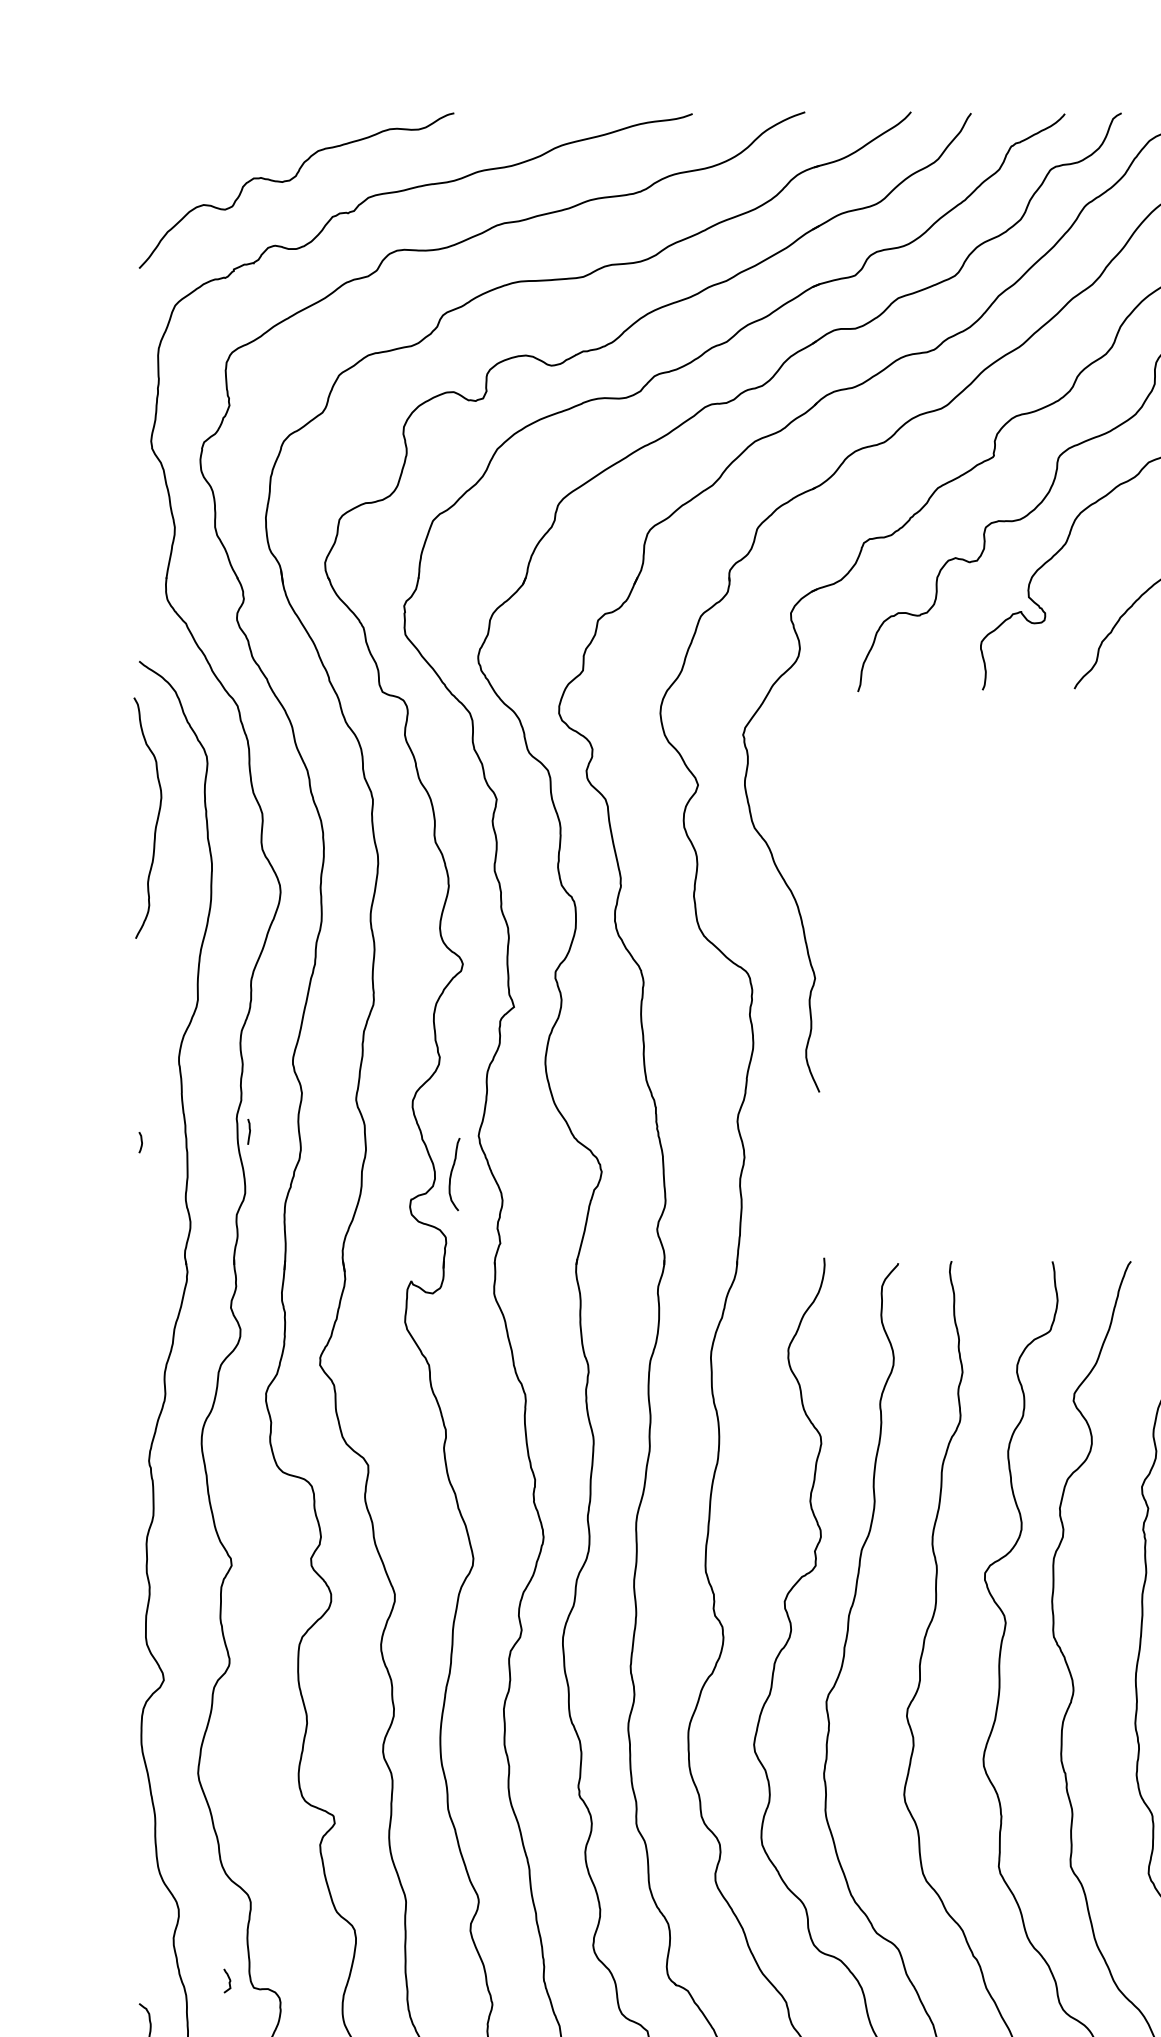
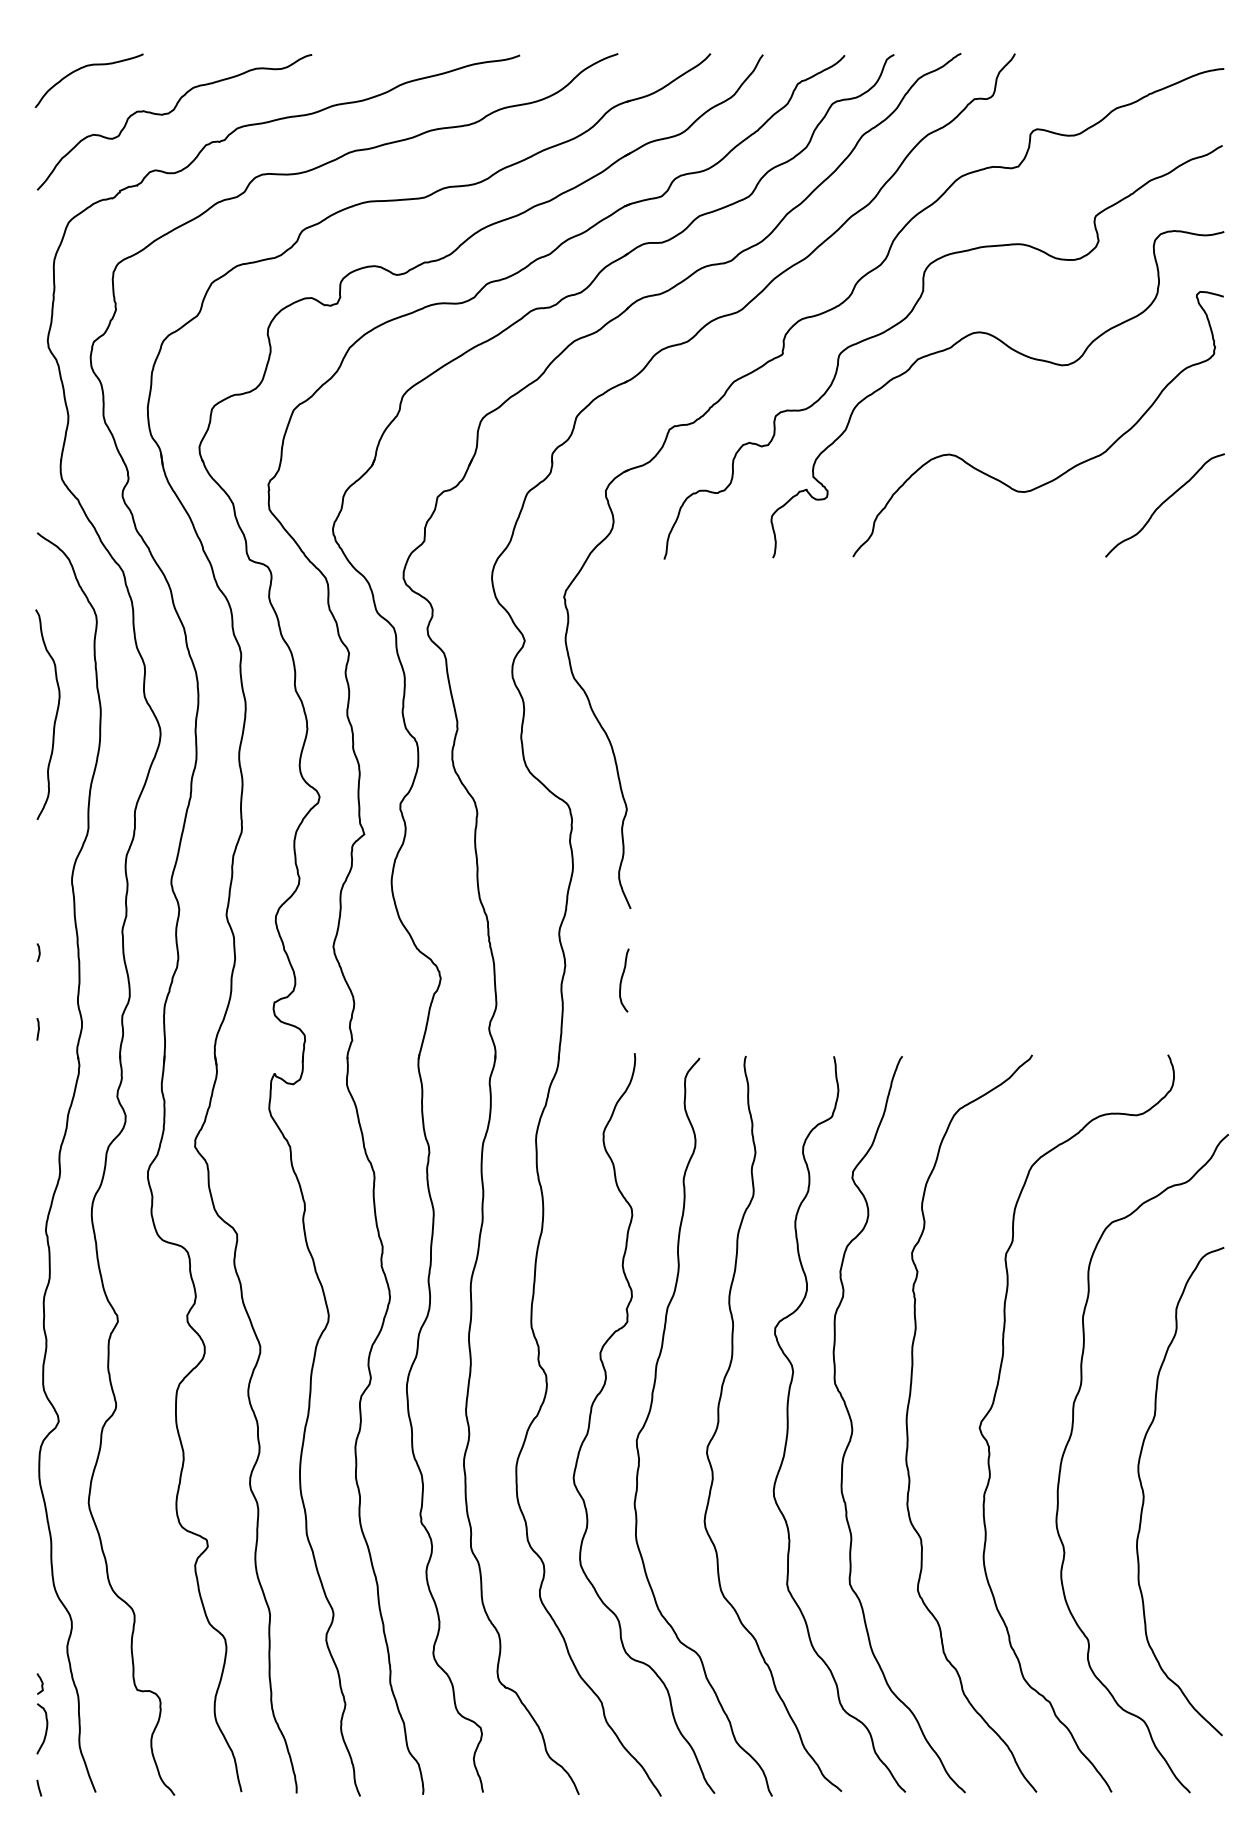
curve: (192, 128) -> (83, 68), added
curve: (156, 817) -> (55, 714), moved
line: (249, 1132) -> (38, 1029), moved
curve: (452, 1174) -> (622, 980), moved
curve: (228, 1980) -> (41, 1683), moved

